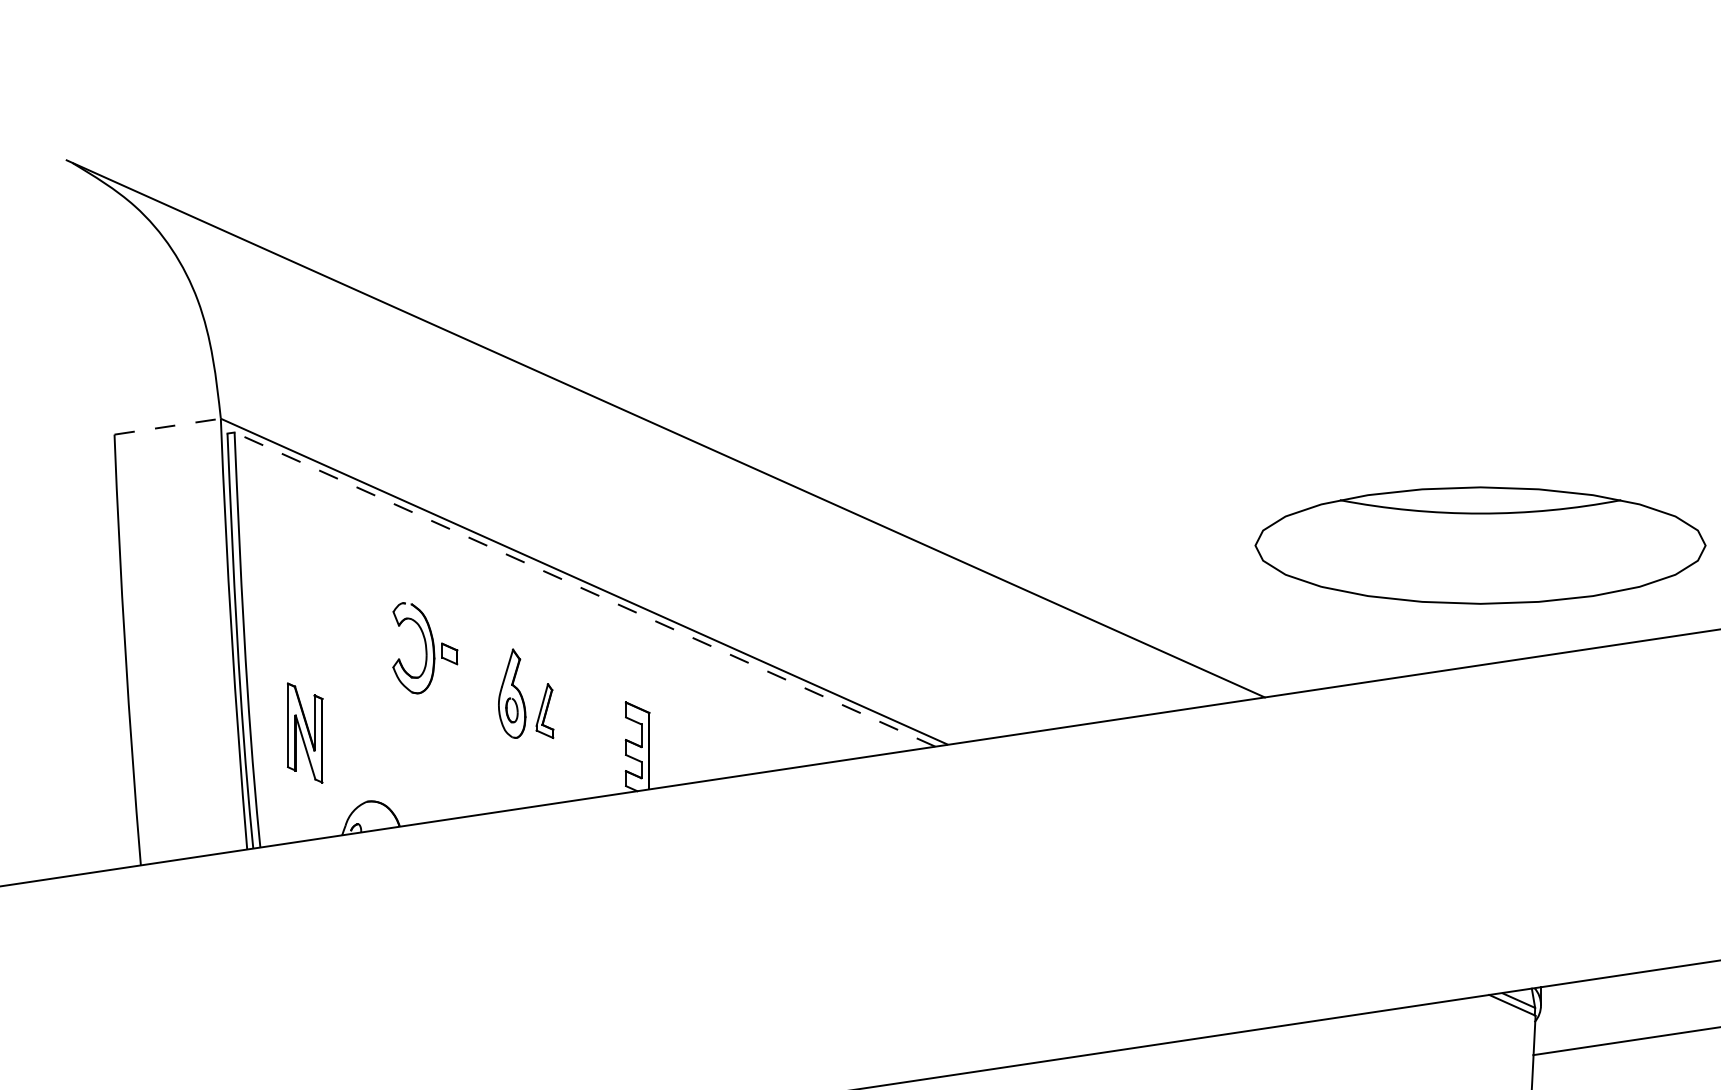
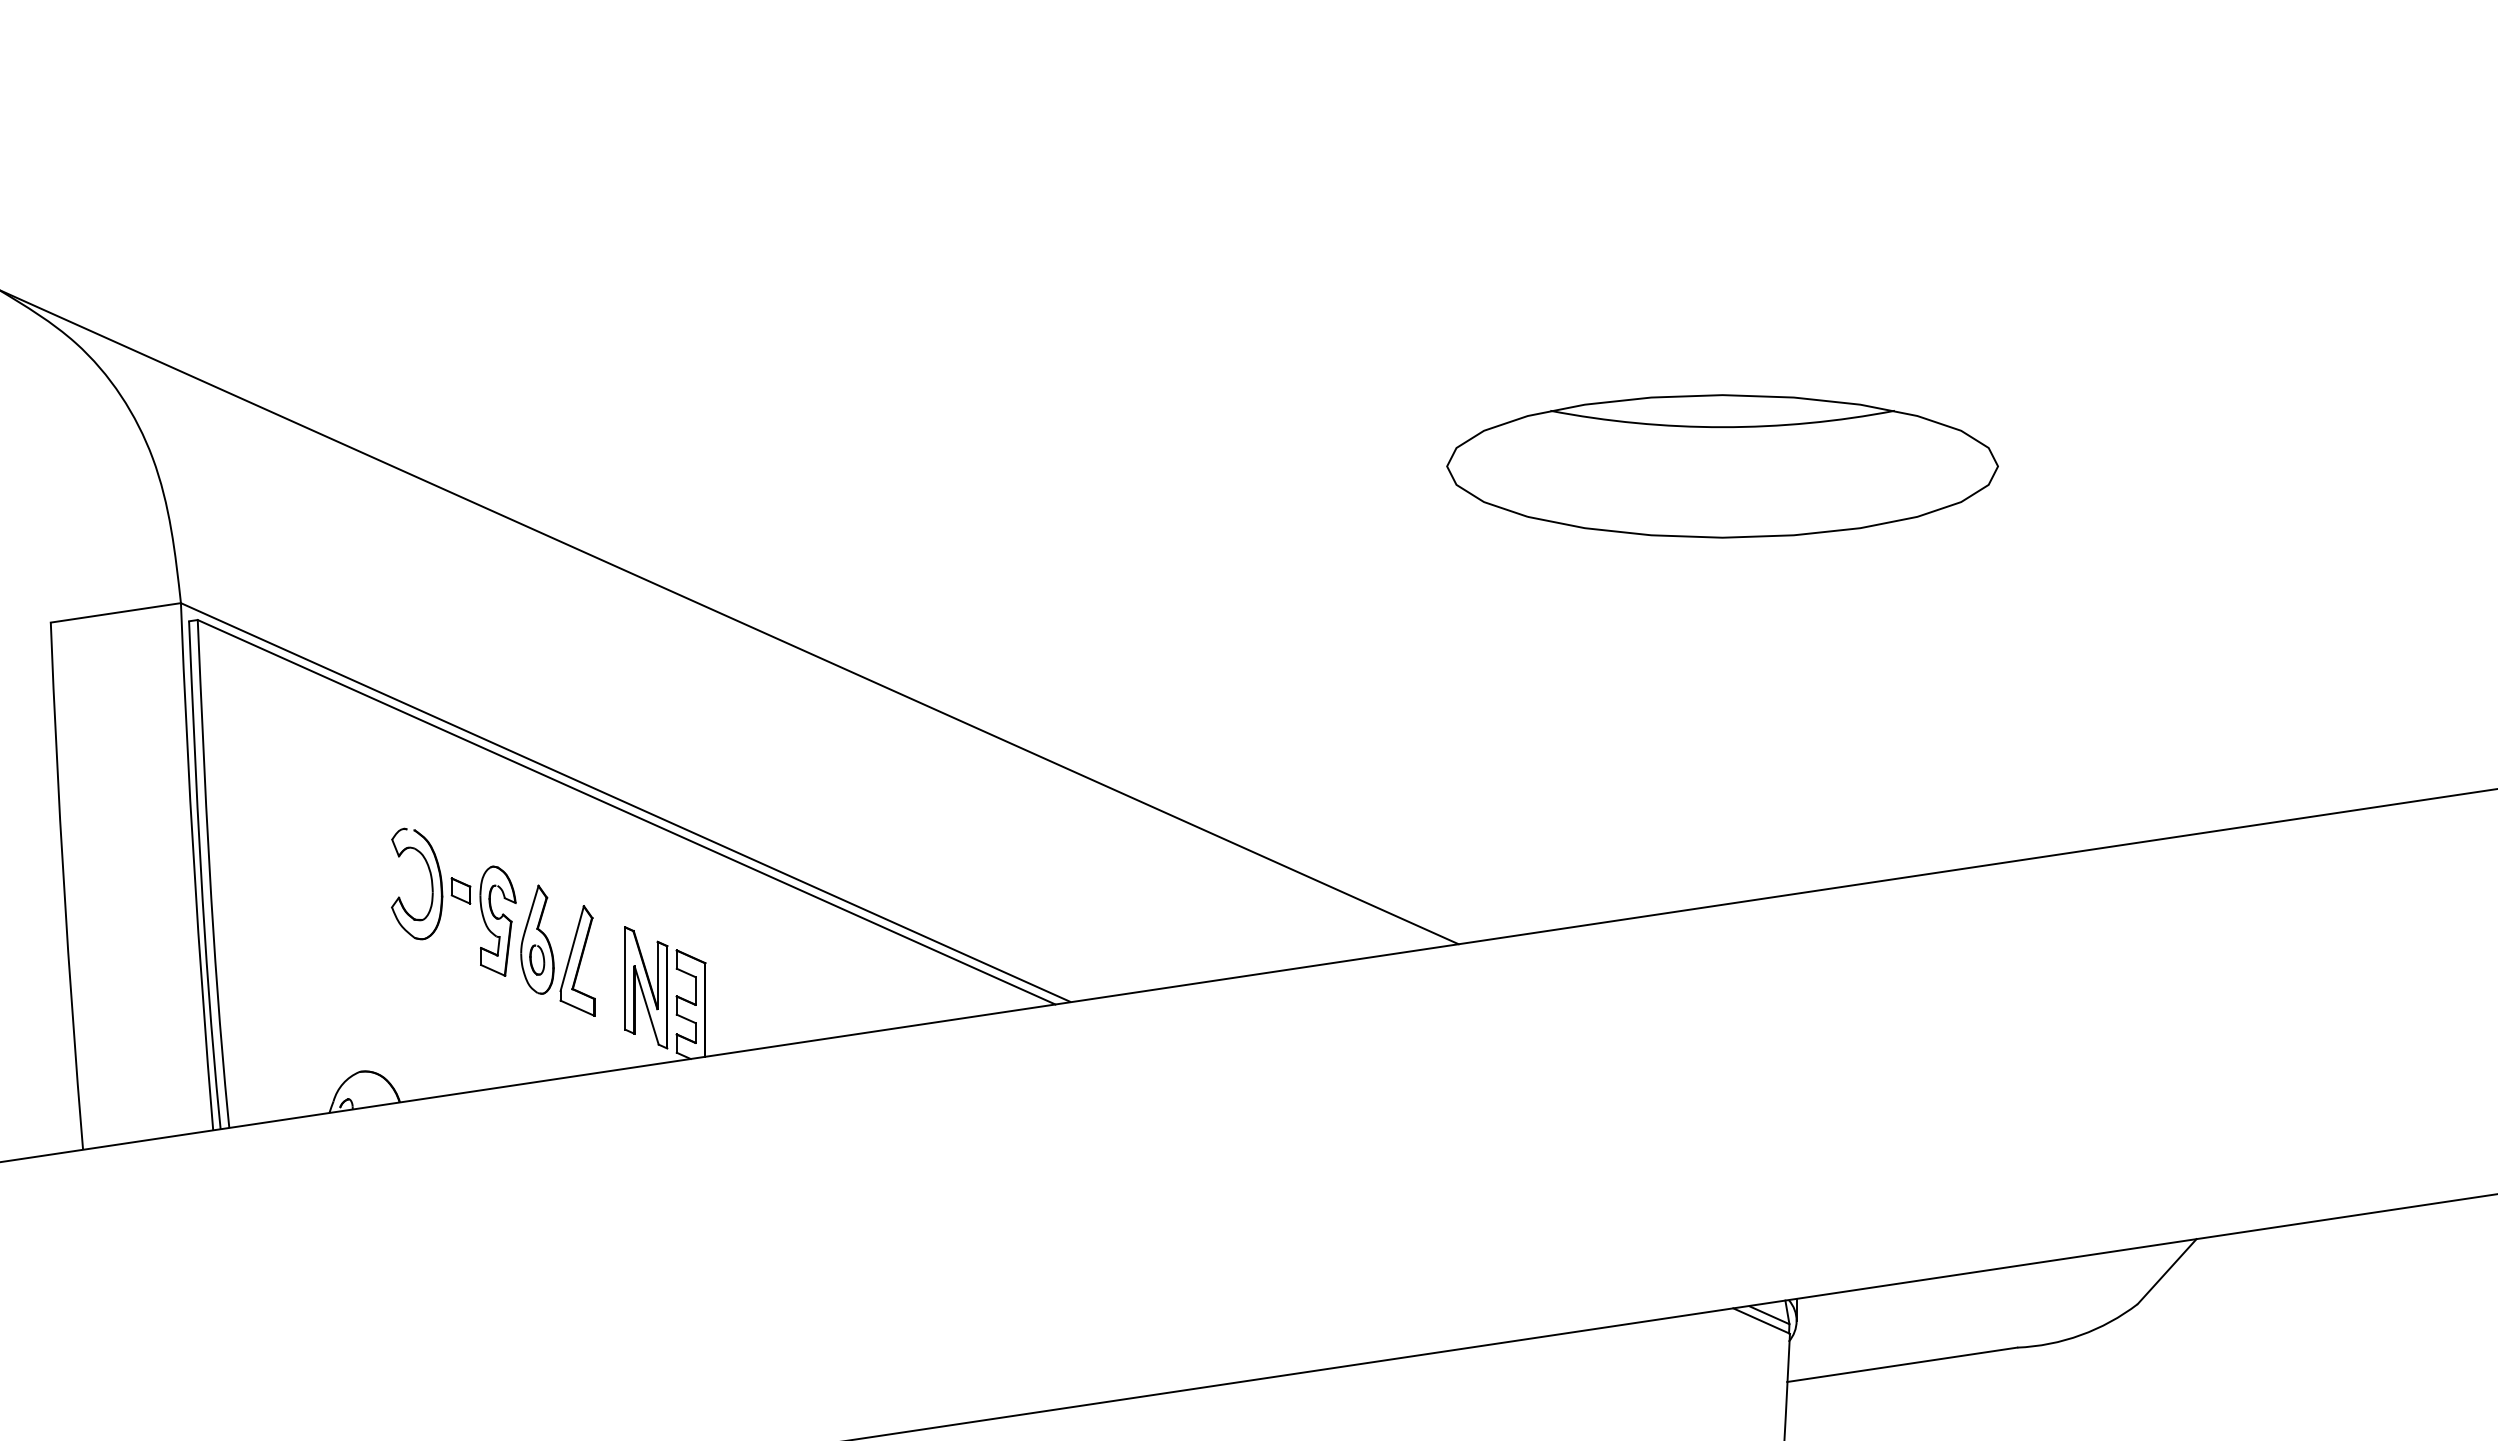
line: (167, 426) -> (115, 612), dashed -> solid
part: (1480, 545) -> (1722, 466), moved
line: (584, 589) -> (626, 812), dashed -> solid
part: (479, 678) -> (497, 920), added
part: (544, 710) -> (577, 960), size x1.67
part: (305, 732) -> (646, 987), moved

